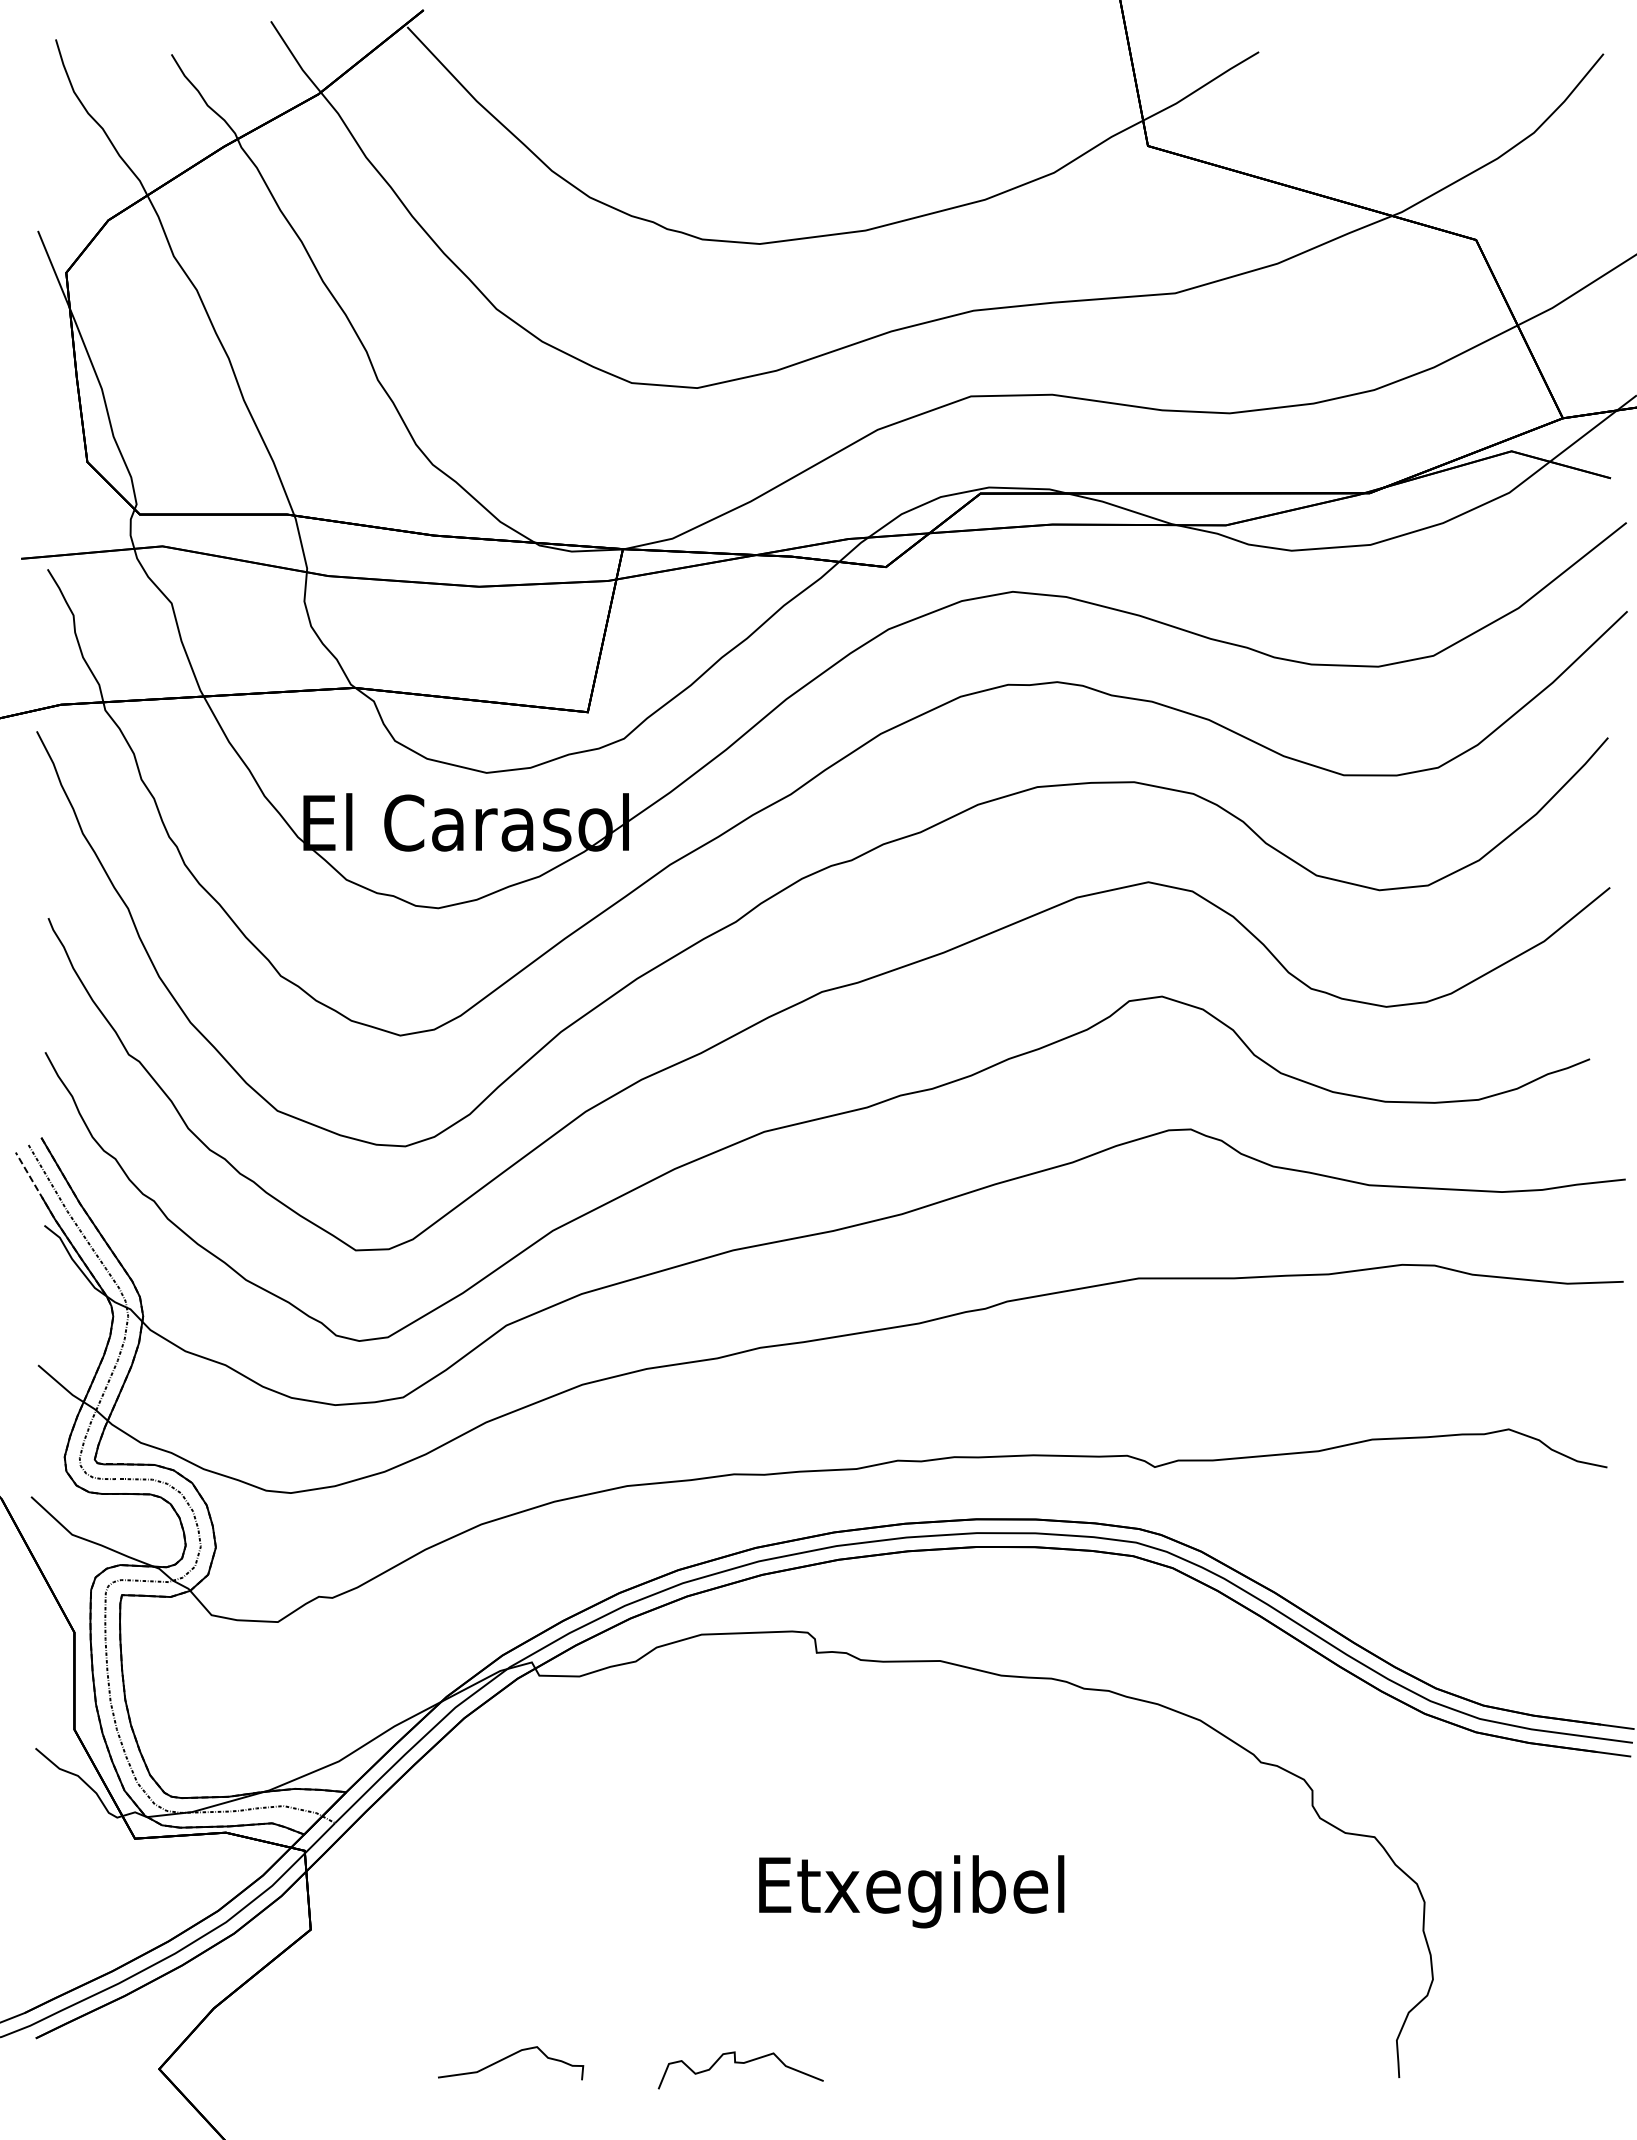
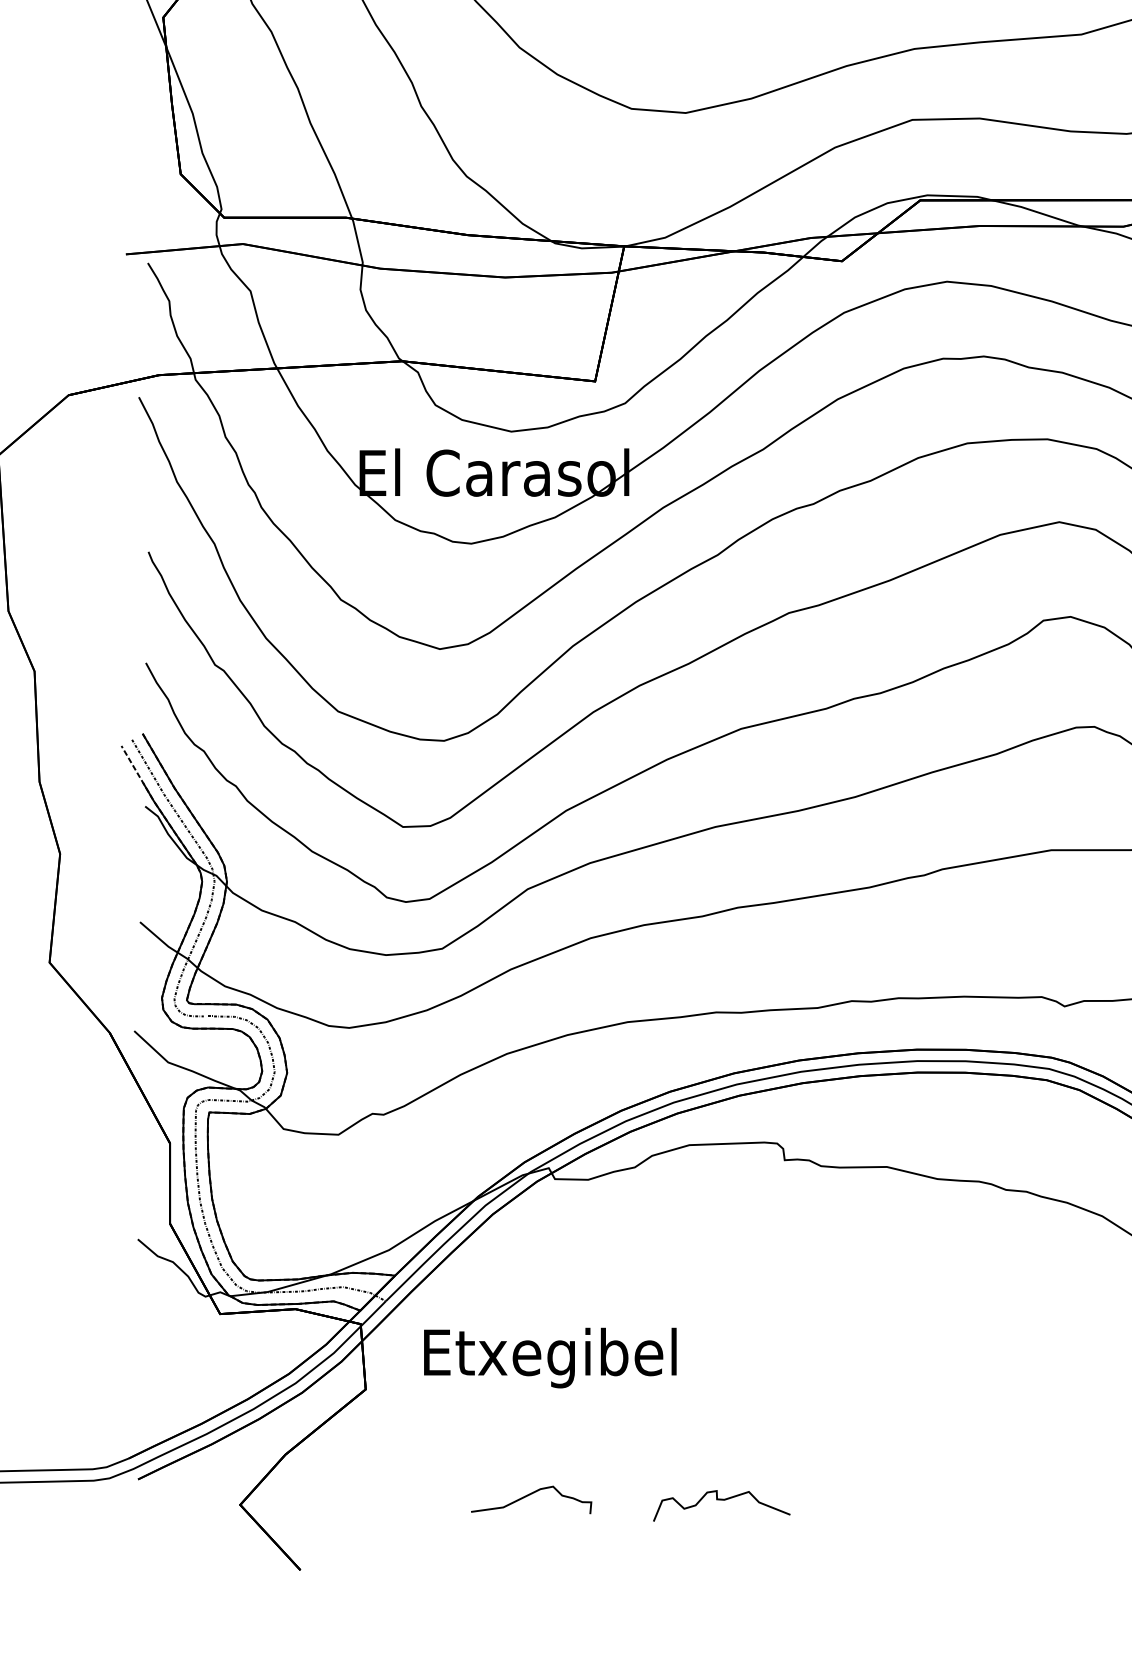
text: (911, 1891) -> (550, 1357), moved

